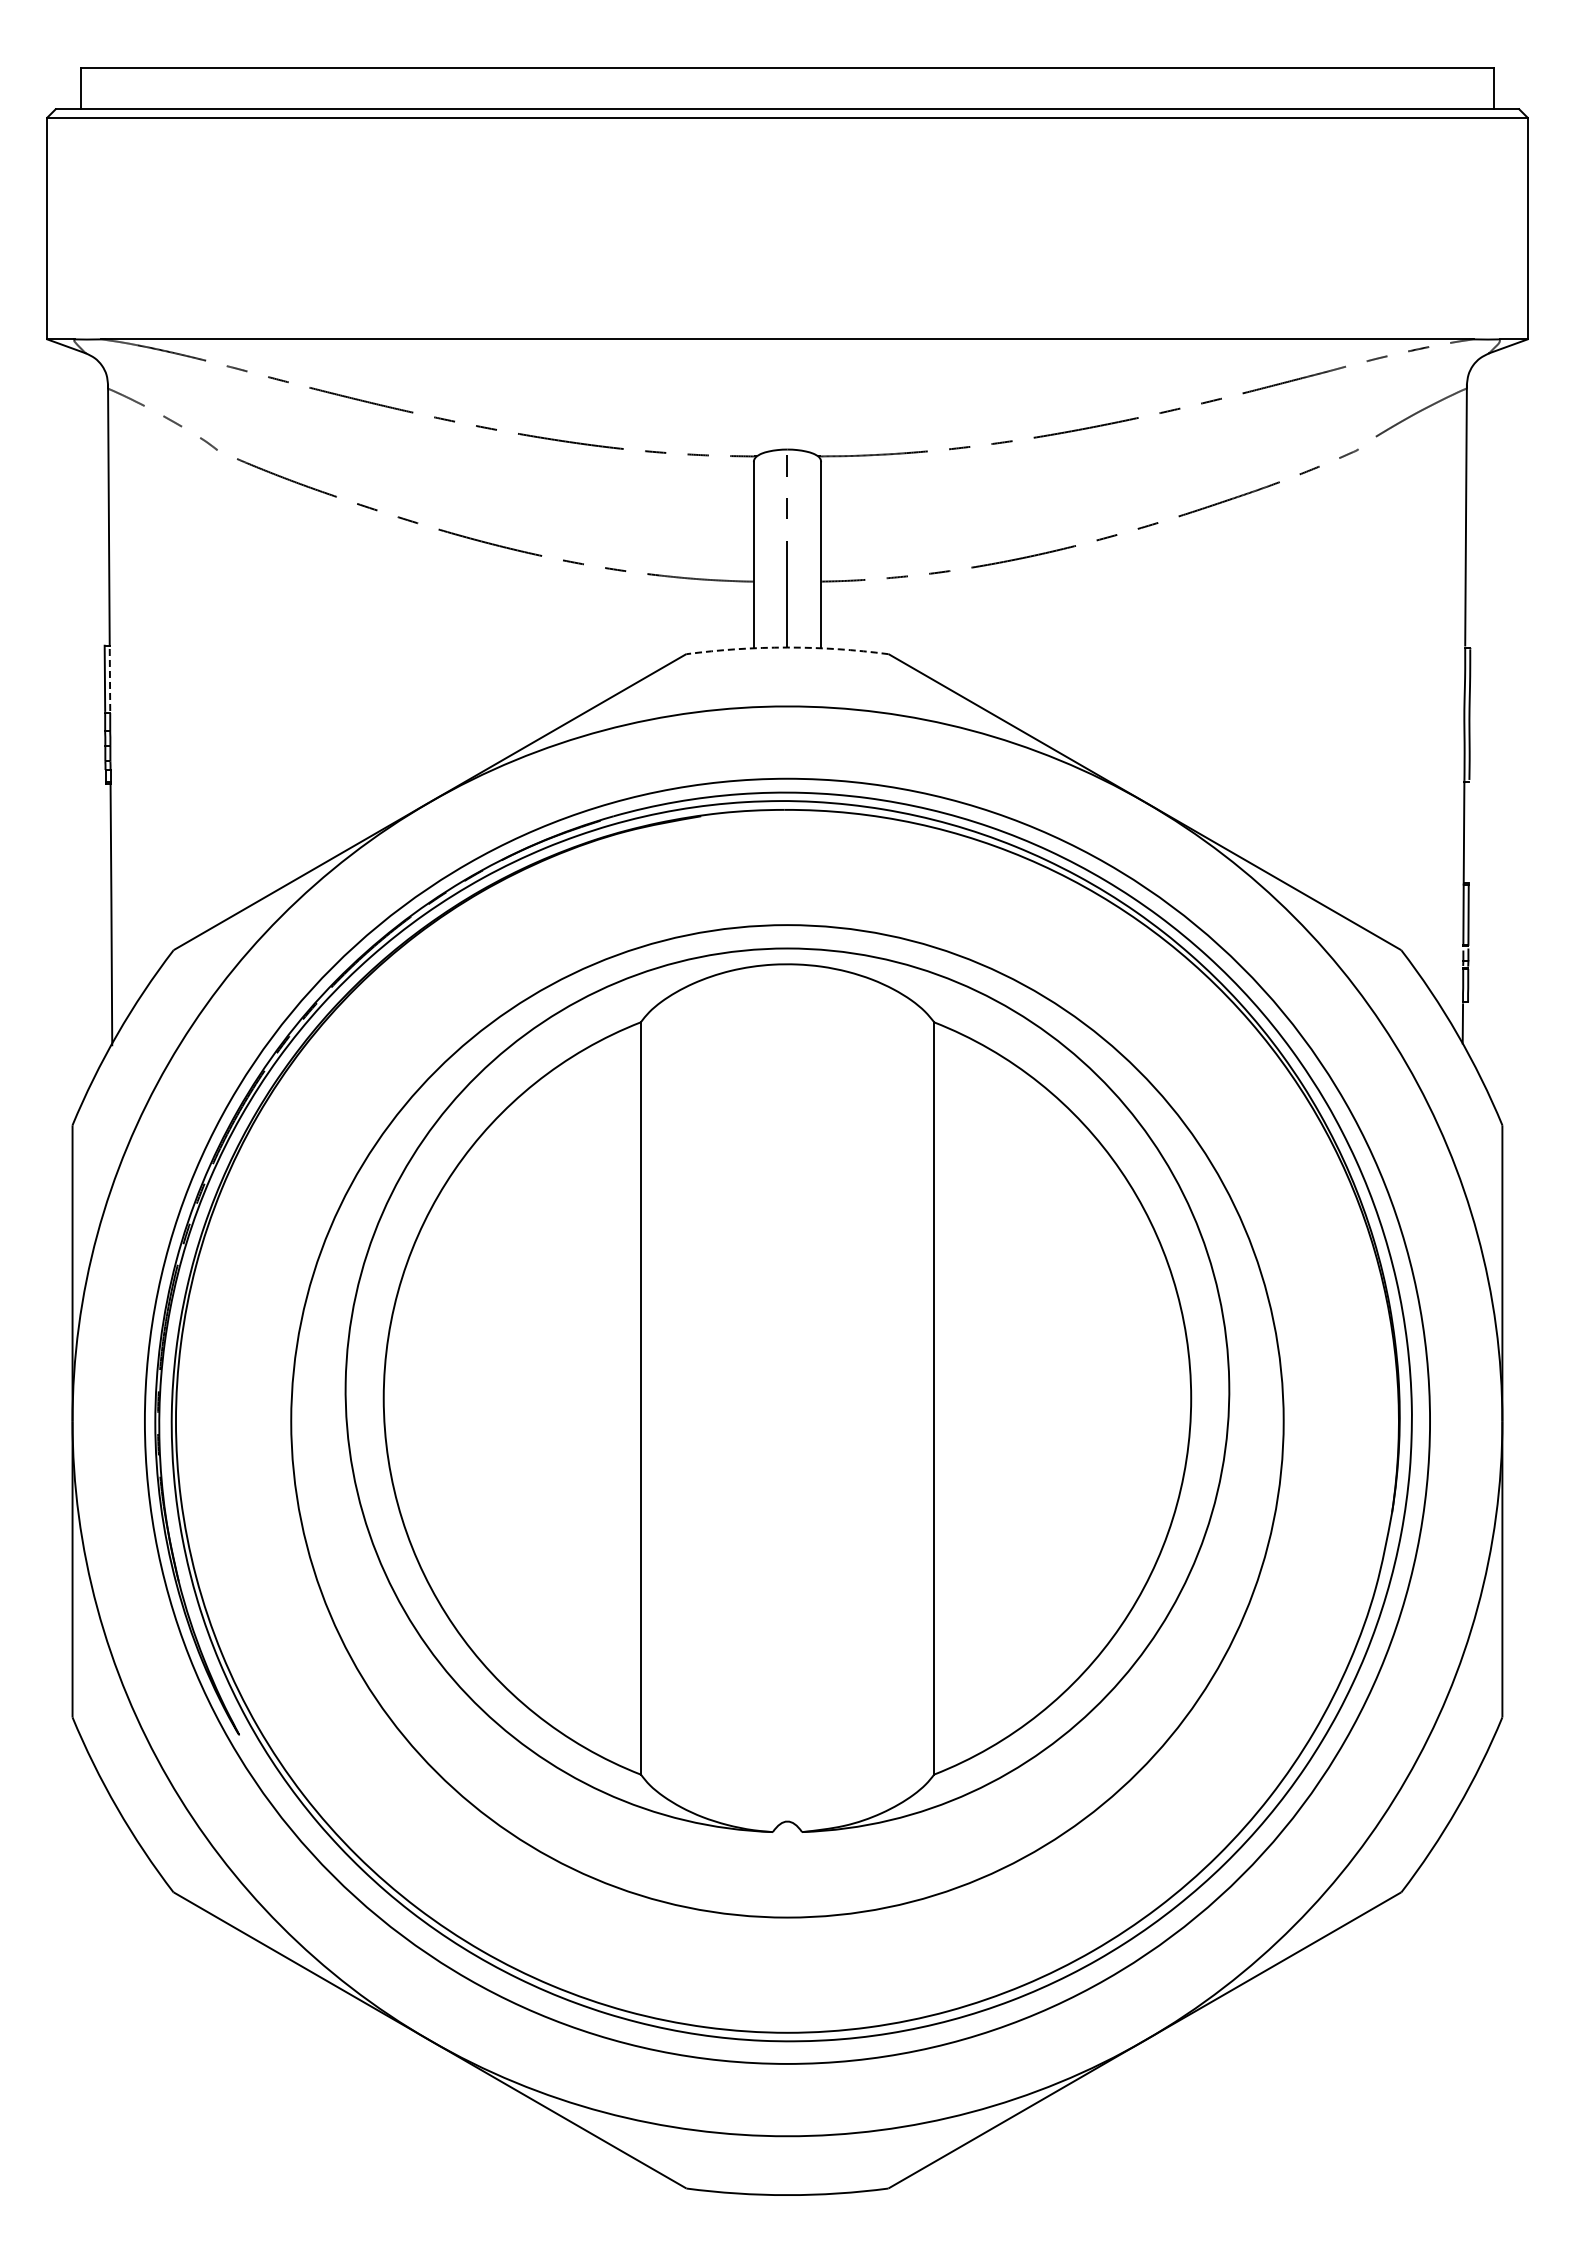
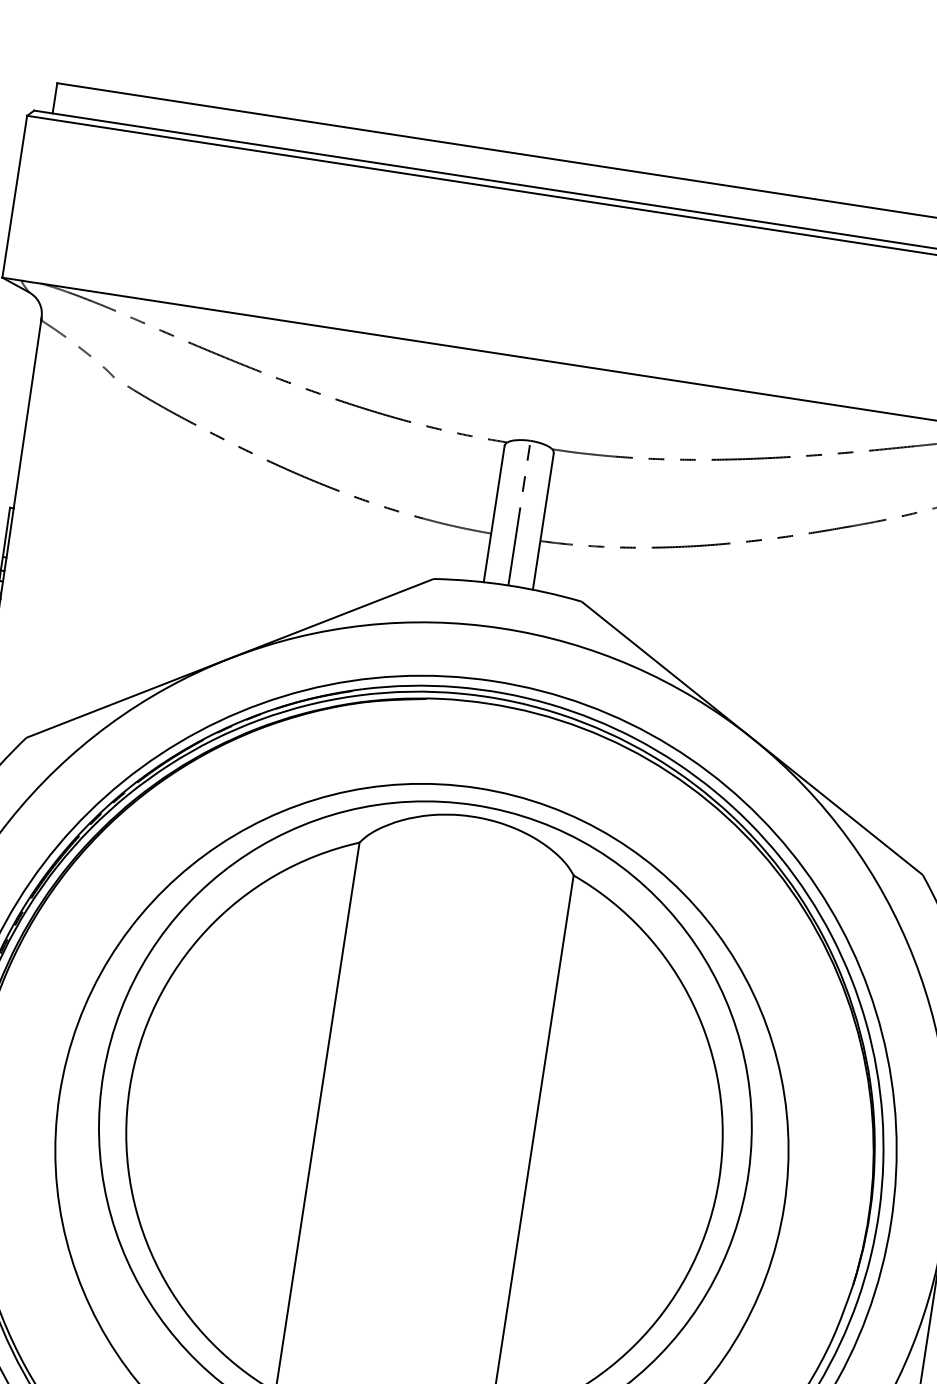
arc: (787, 647) -> (508, 585), dashed -> solid
line: (109, 678) -> (9, 532), dashed -> solid

